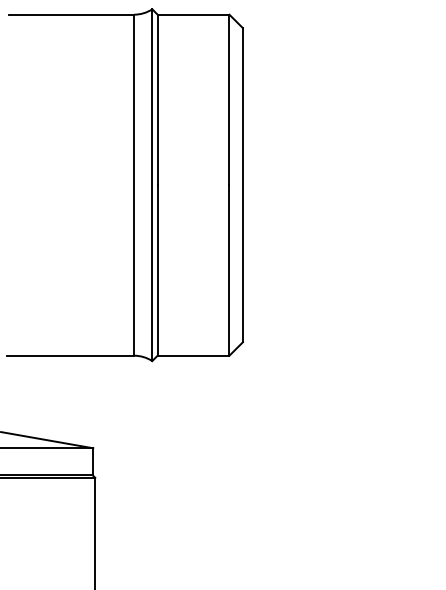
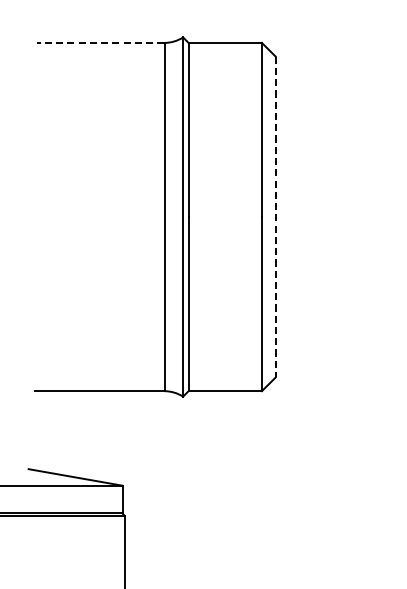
line: (71, 14) -> (100, 42), solid -> dashed
line: (242, 185) -> (275, 217), solid -> dashed

